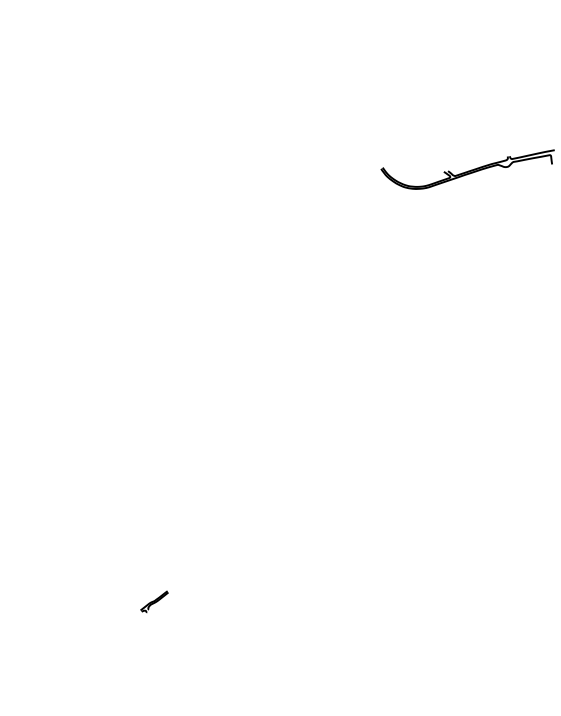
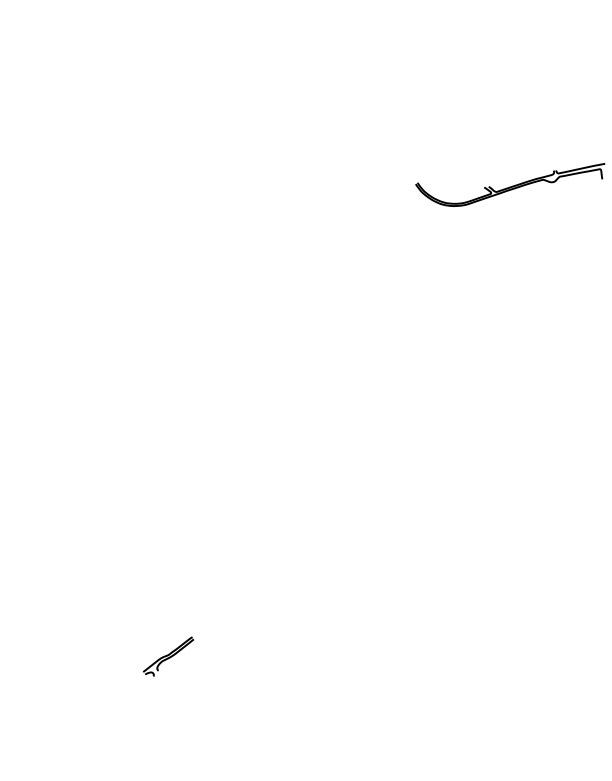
part: (154, 601) -> (168, 656), size x1.67

